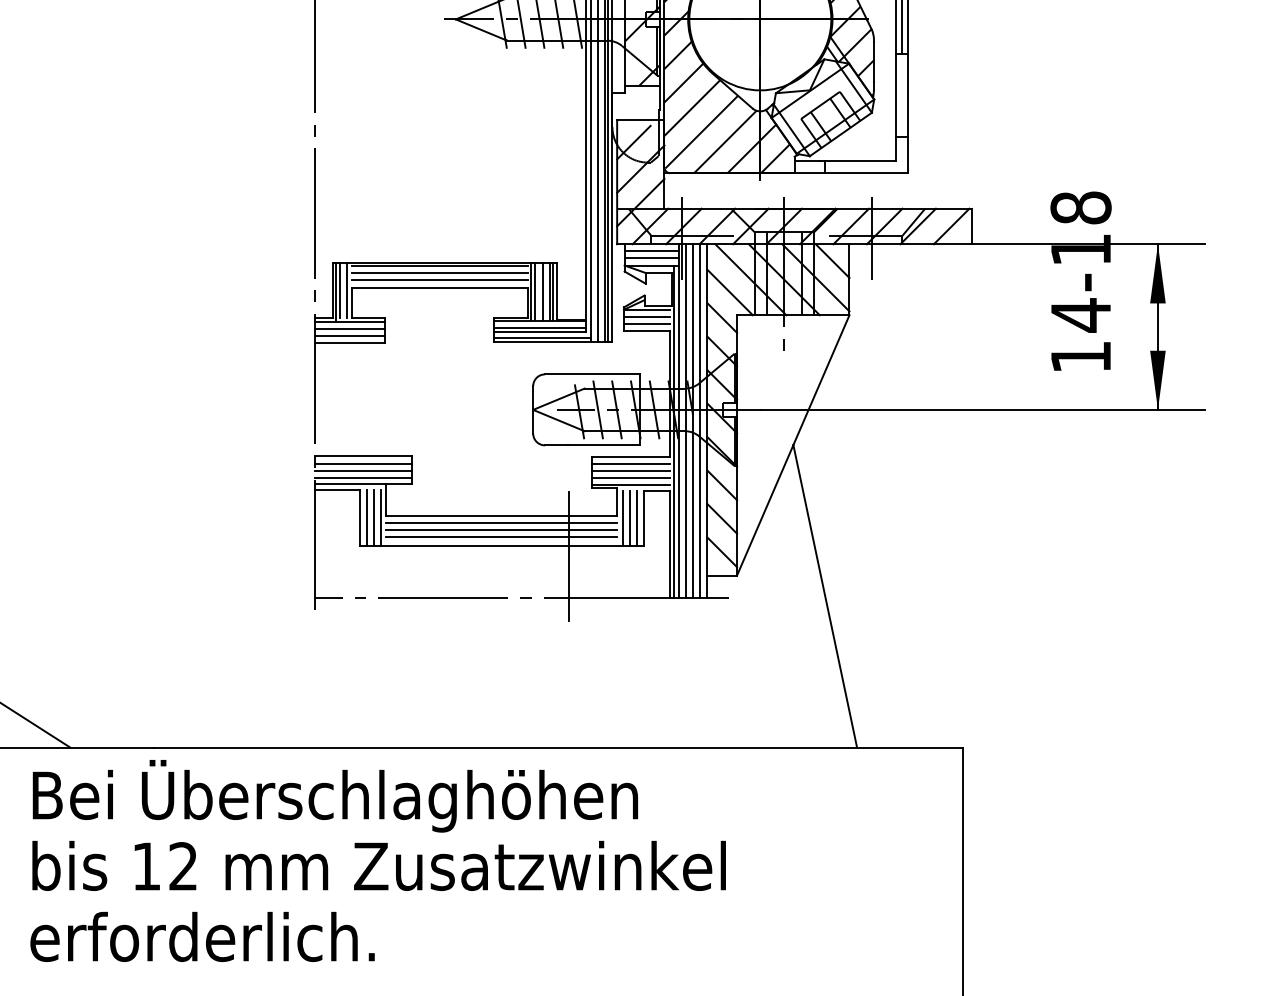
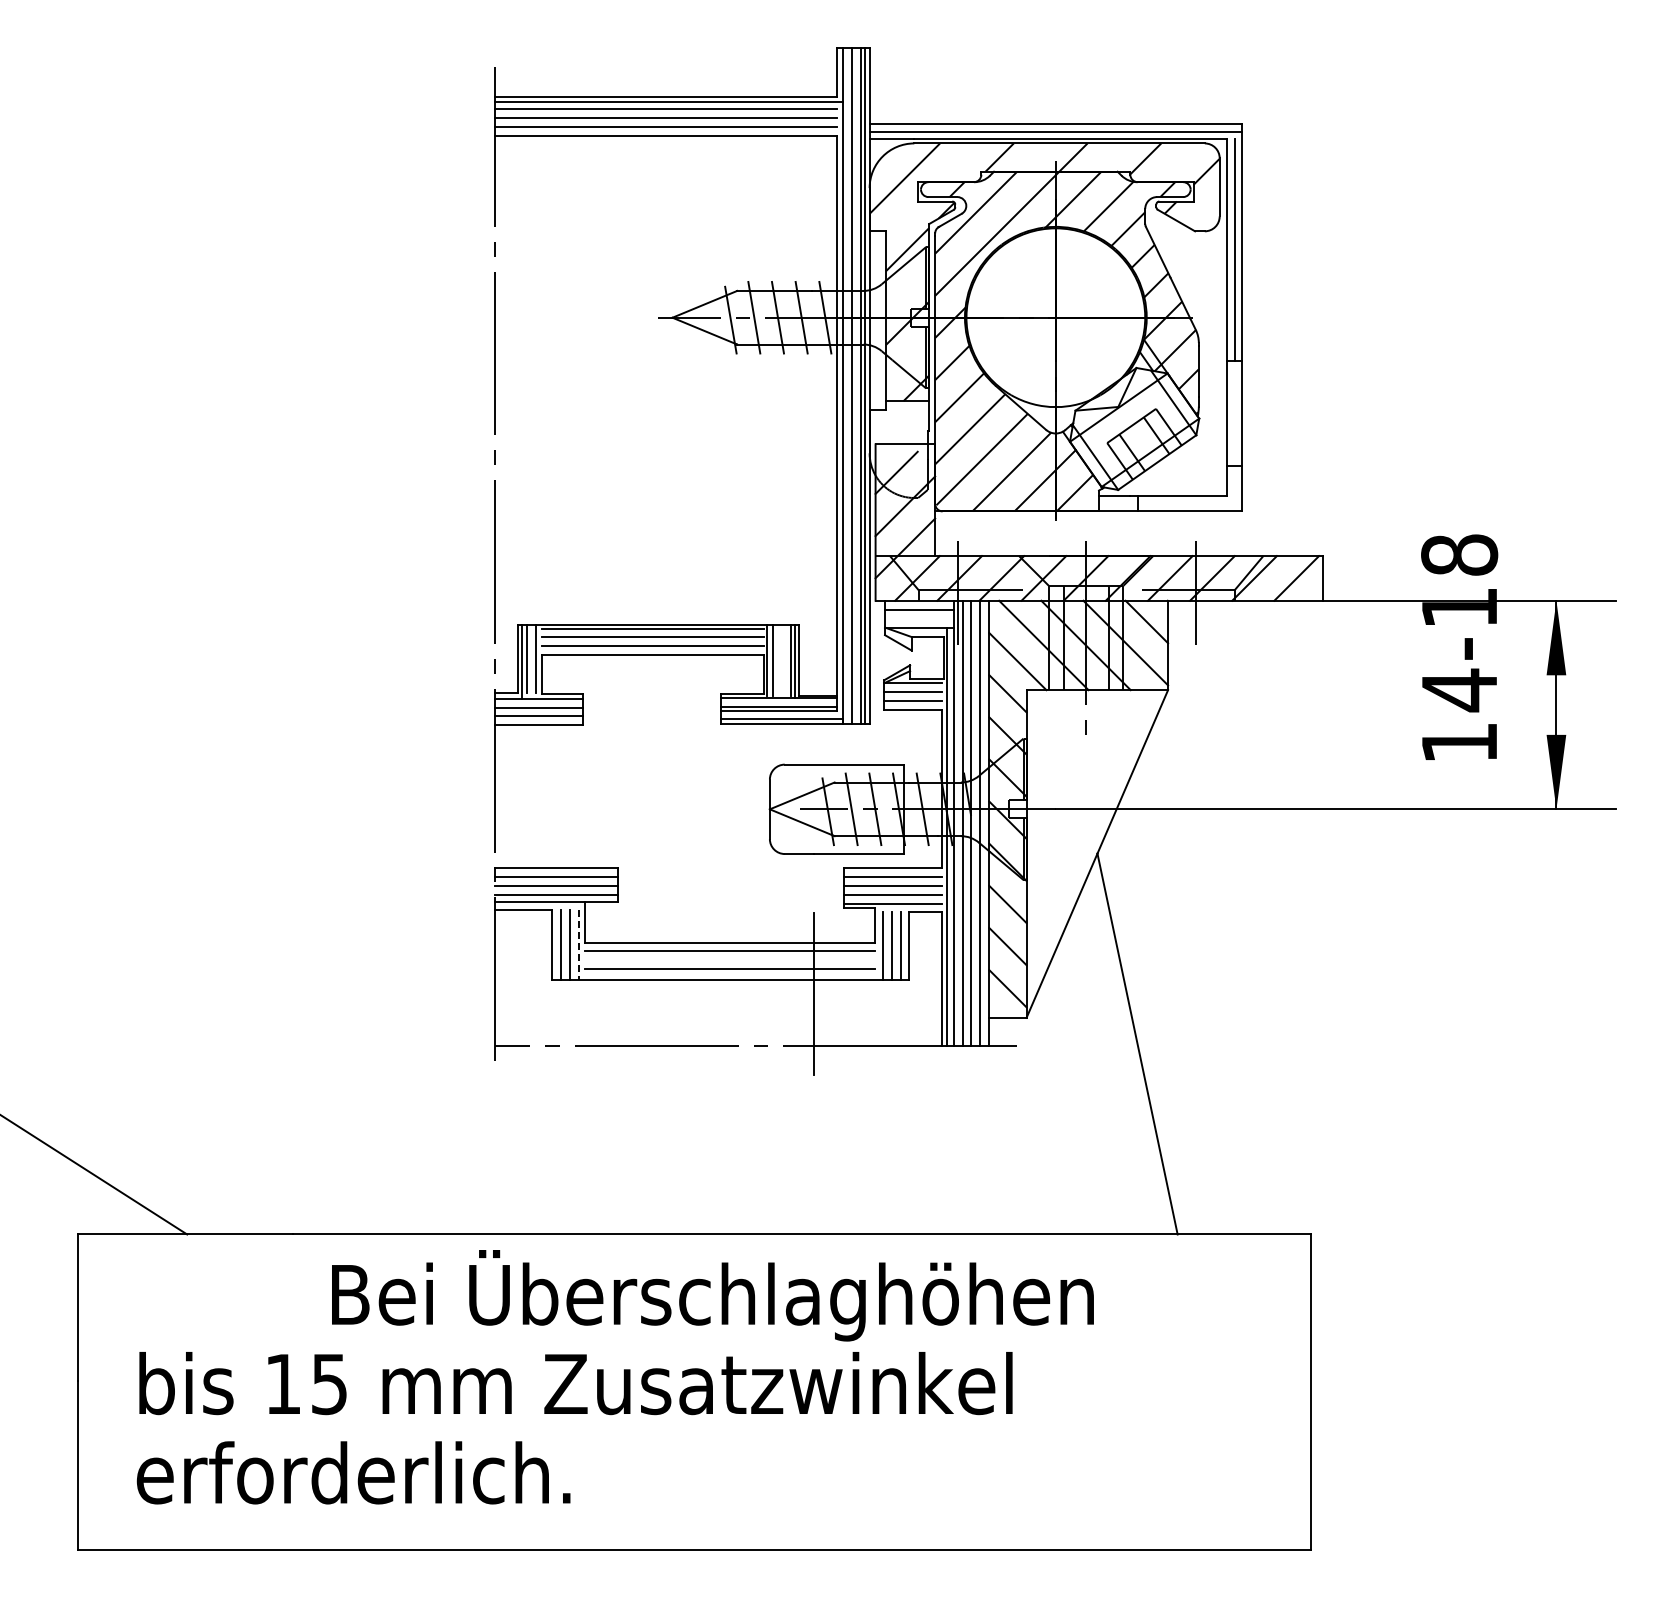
line: (652, 258) -> (919, 618), removed
line: (542, 291) -> (781, 660), removed
line: (381, 518) -> (578, 945), solid -> dashed
line: (501, 529) -> (729, 960), removed
text: (335, 796) -> (712, 1295), moved
text: (183, 866) -> (329, 1384), 12 -> 15

